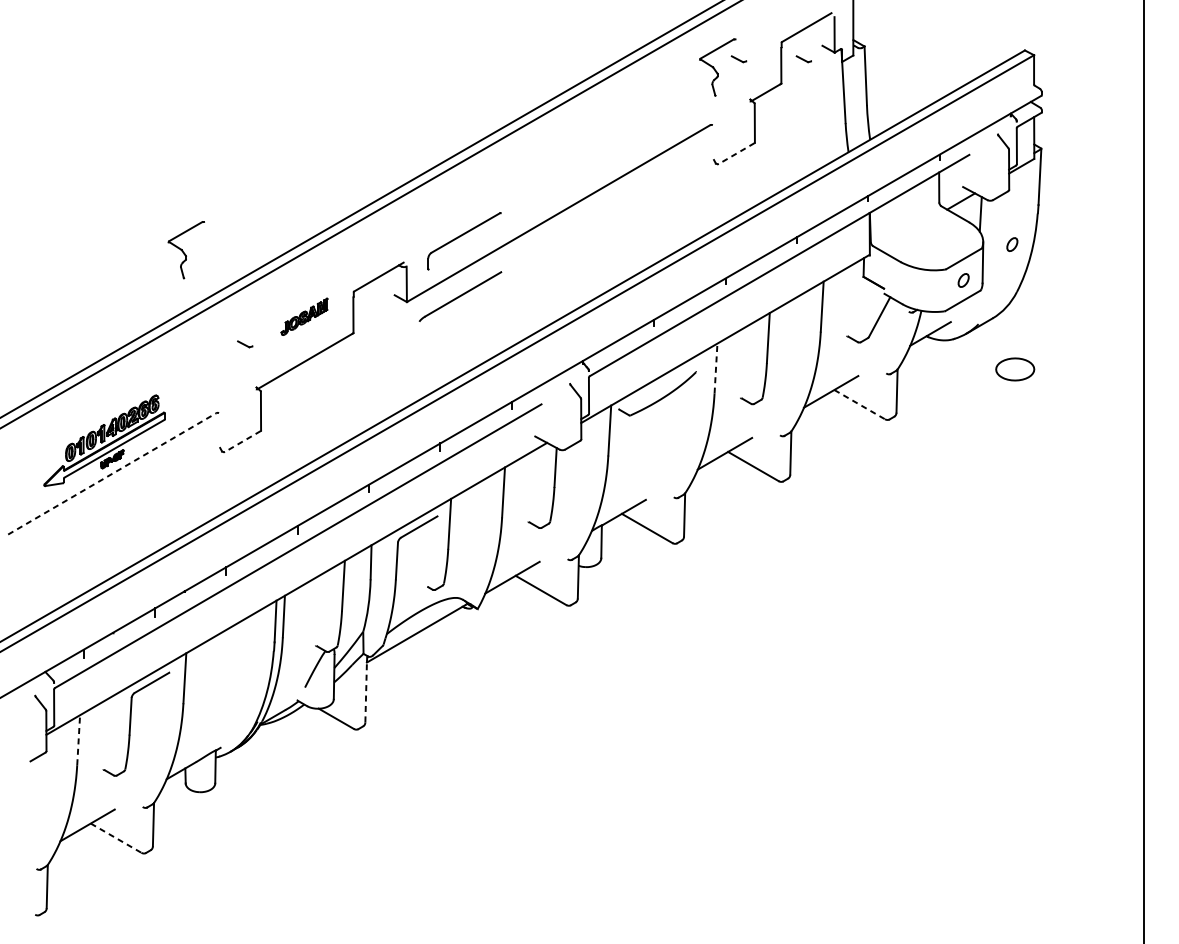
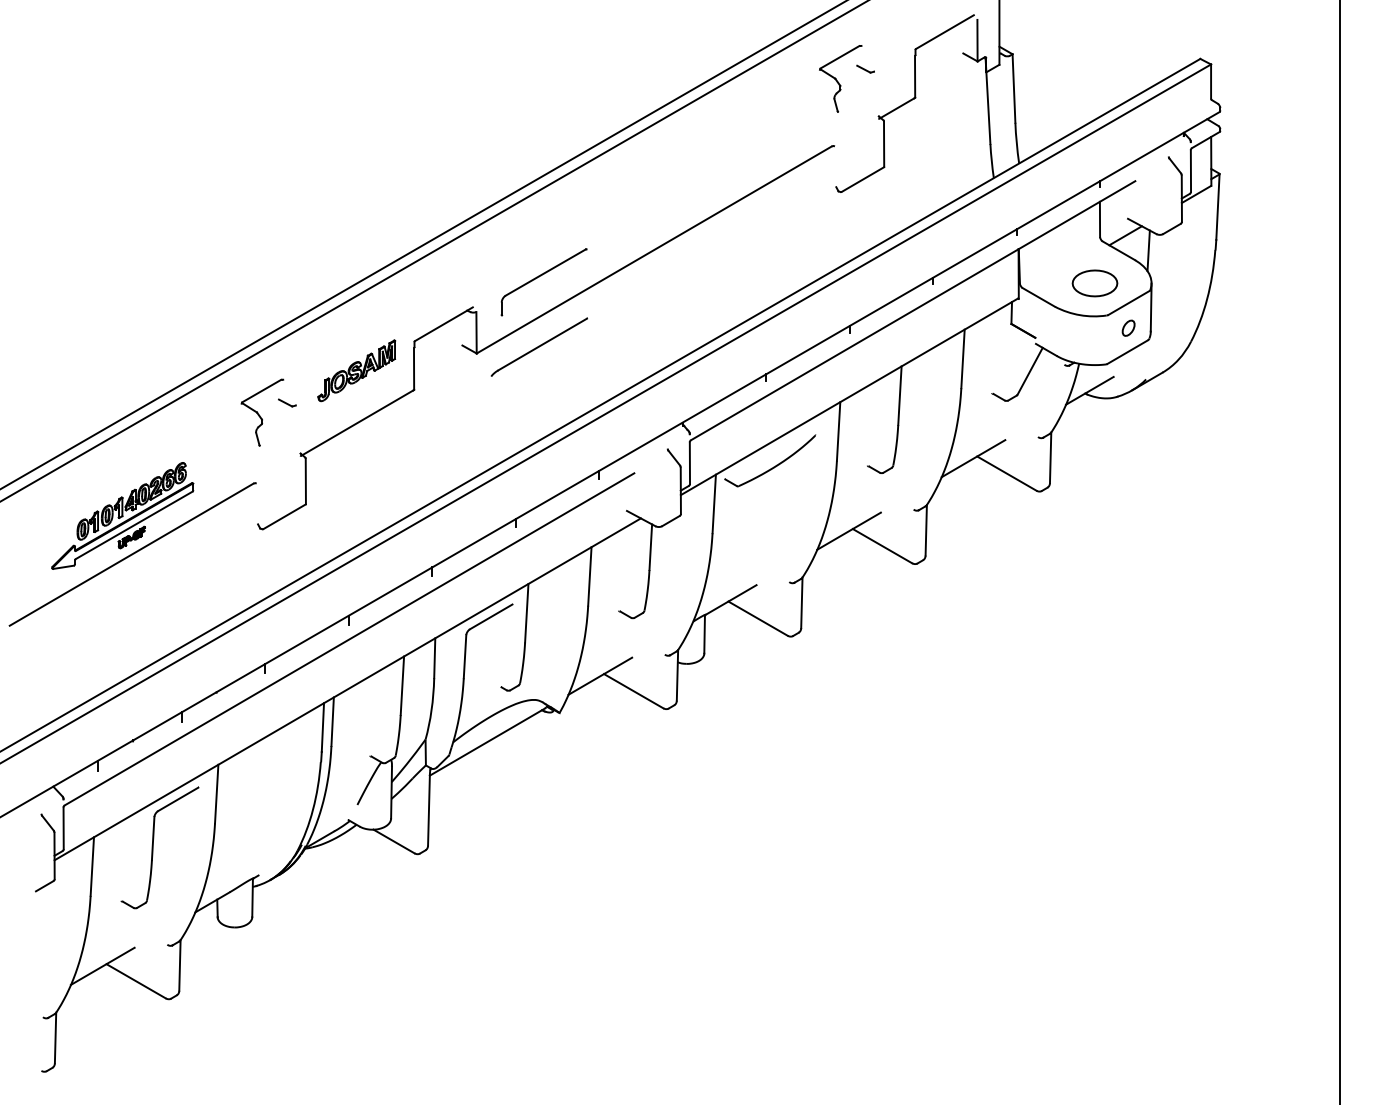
part: (803, 58) -> (941, 68), removed
line: (736, 153) -> (862, 179), dashed -> solid
part: (1012, 243) -> (1185, 285), removed
part: (186, 249) -> (262, 412), moved
part: (304, 316) -> (356, 370), size x1.43
line: (715, 367) -> (838, 430), dashed -> solid
part: (1014, 369) -> (1094, 283), moved
line: (860, 404) -> (1007, 473), dashed -> solid
line: (242, 442) -> (284, 517), dashed -> solid
line: (112, 473) -> (132, 554), dashed -> solid
line: (365, 692) -> (428, 810), dashed -> solid
line: (78, 740) -> (92, 866), dashed -> solid
line: (116, 838) -> (136, 981), dashed -> solid

